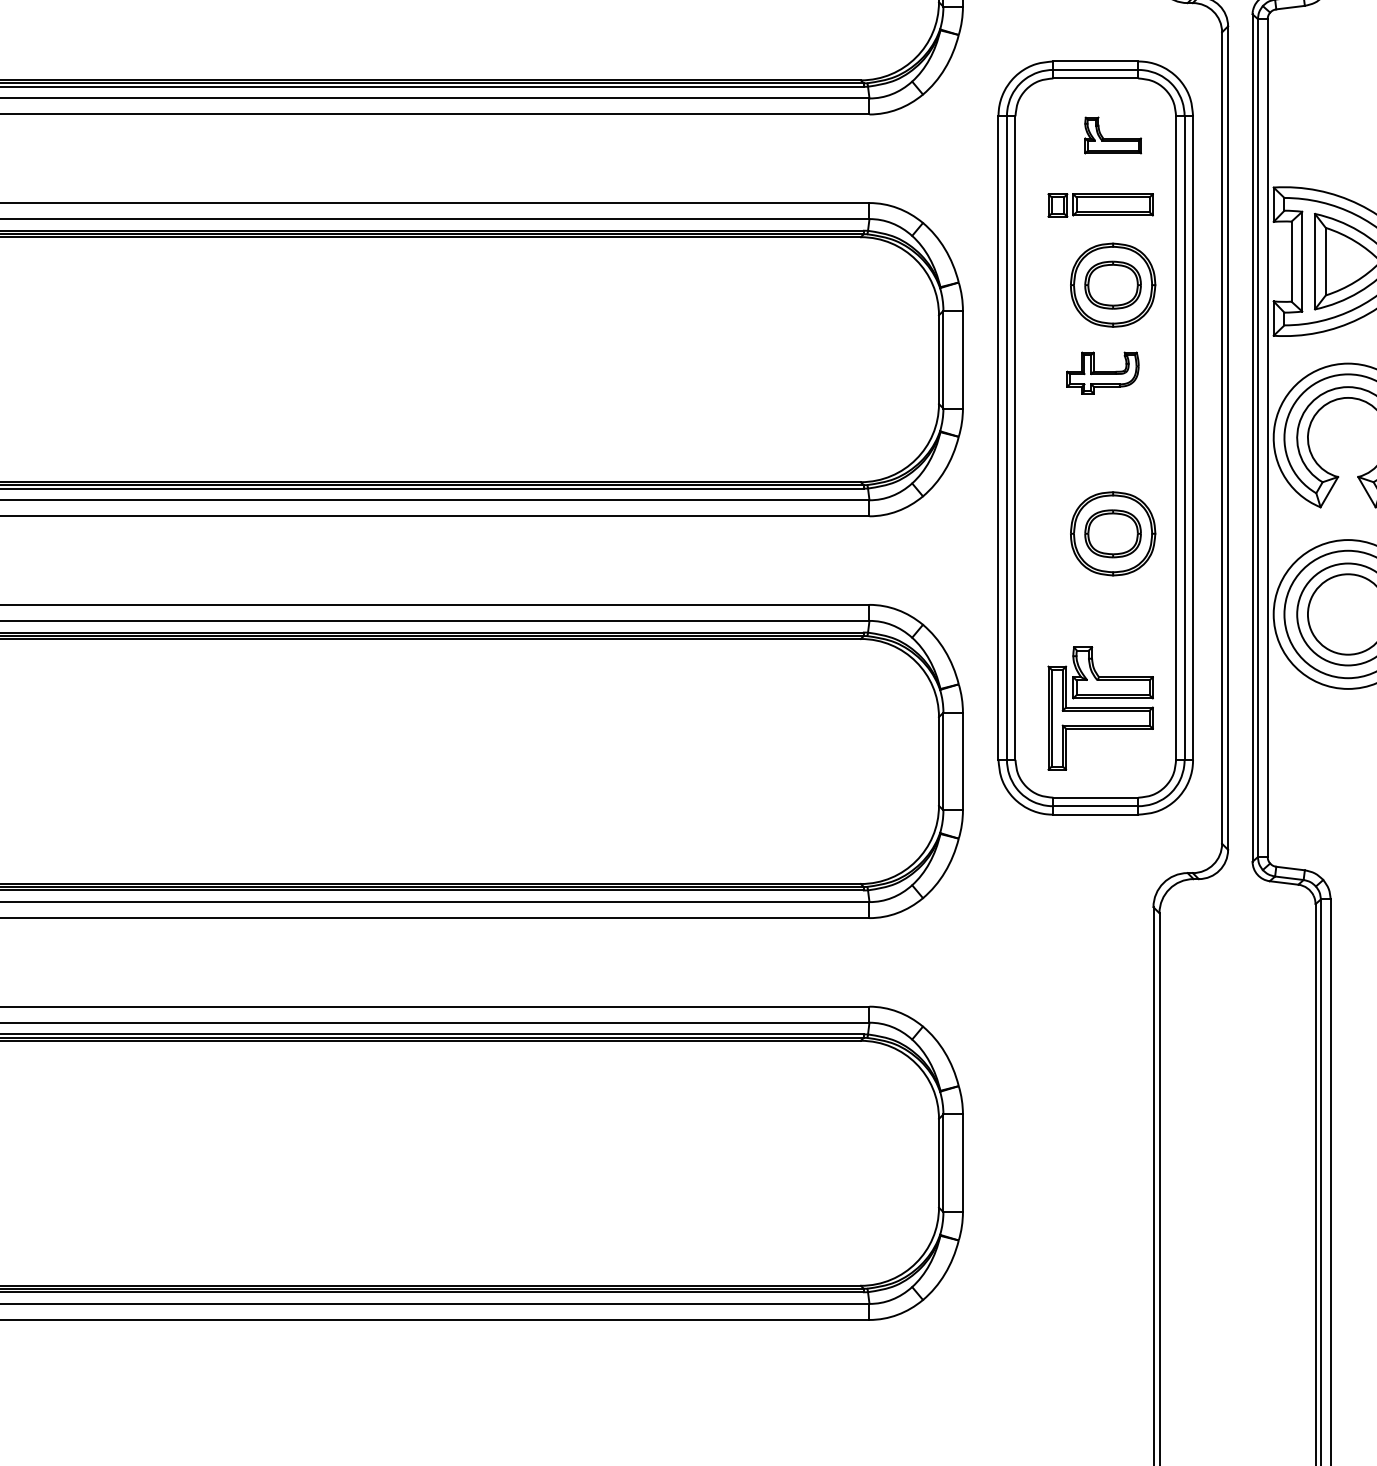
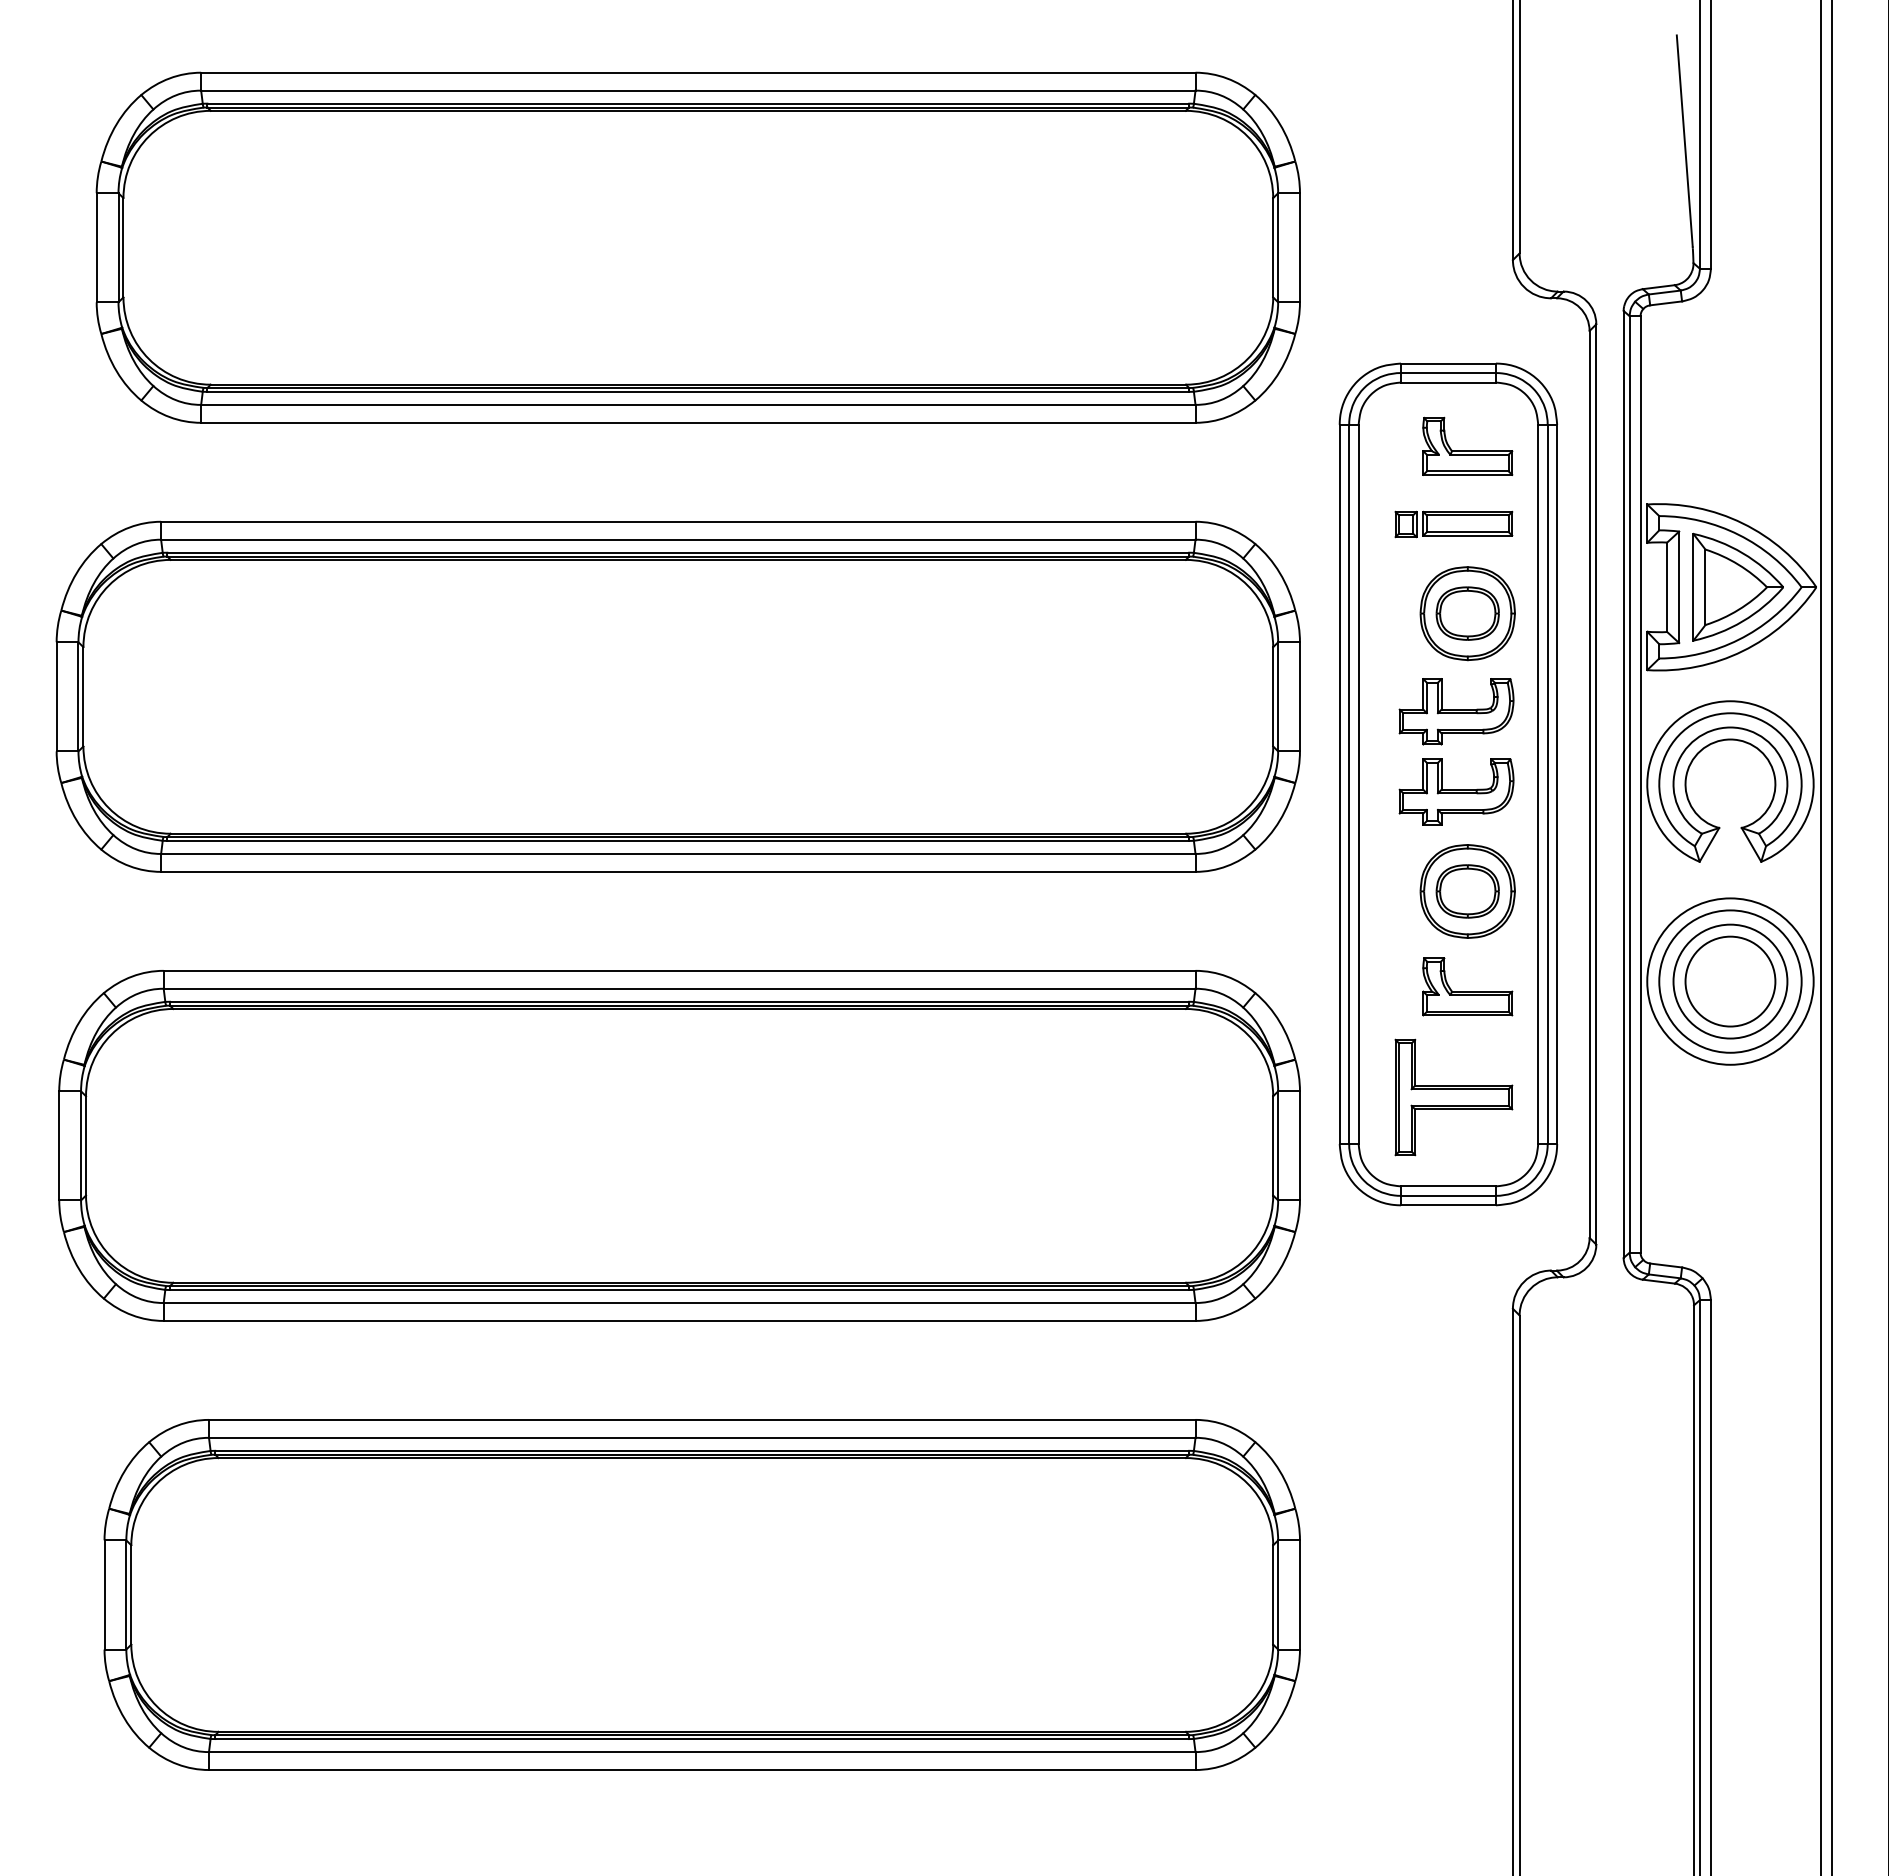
part: (1112, 134) -> (1467, 445), size x1.43
part: (1103, 372) -> (1456, 711), size x1.43
part: (1103, 444) -> (1456, 791), added
part: (1112, 672) -> (1467, 986), moved

